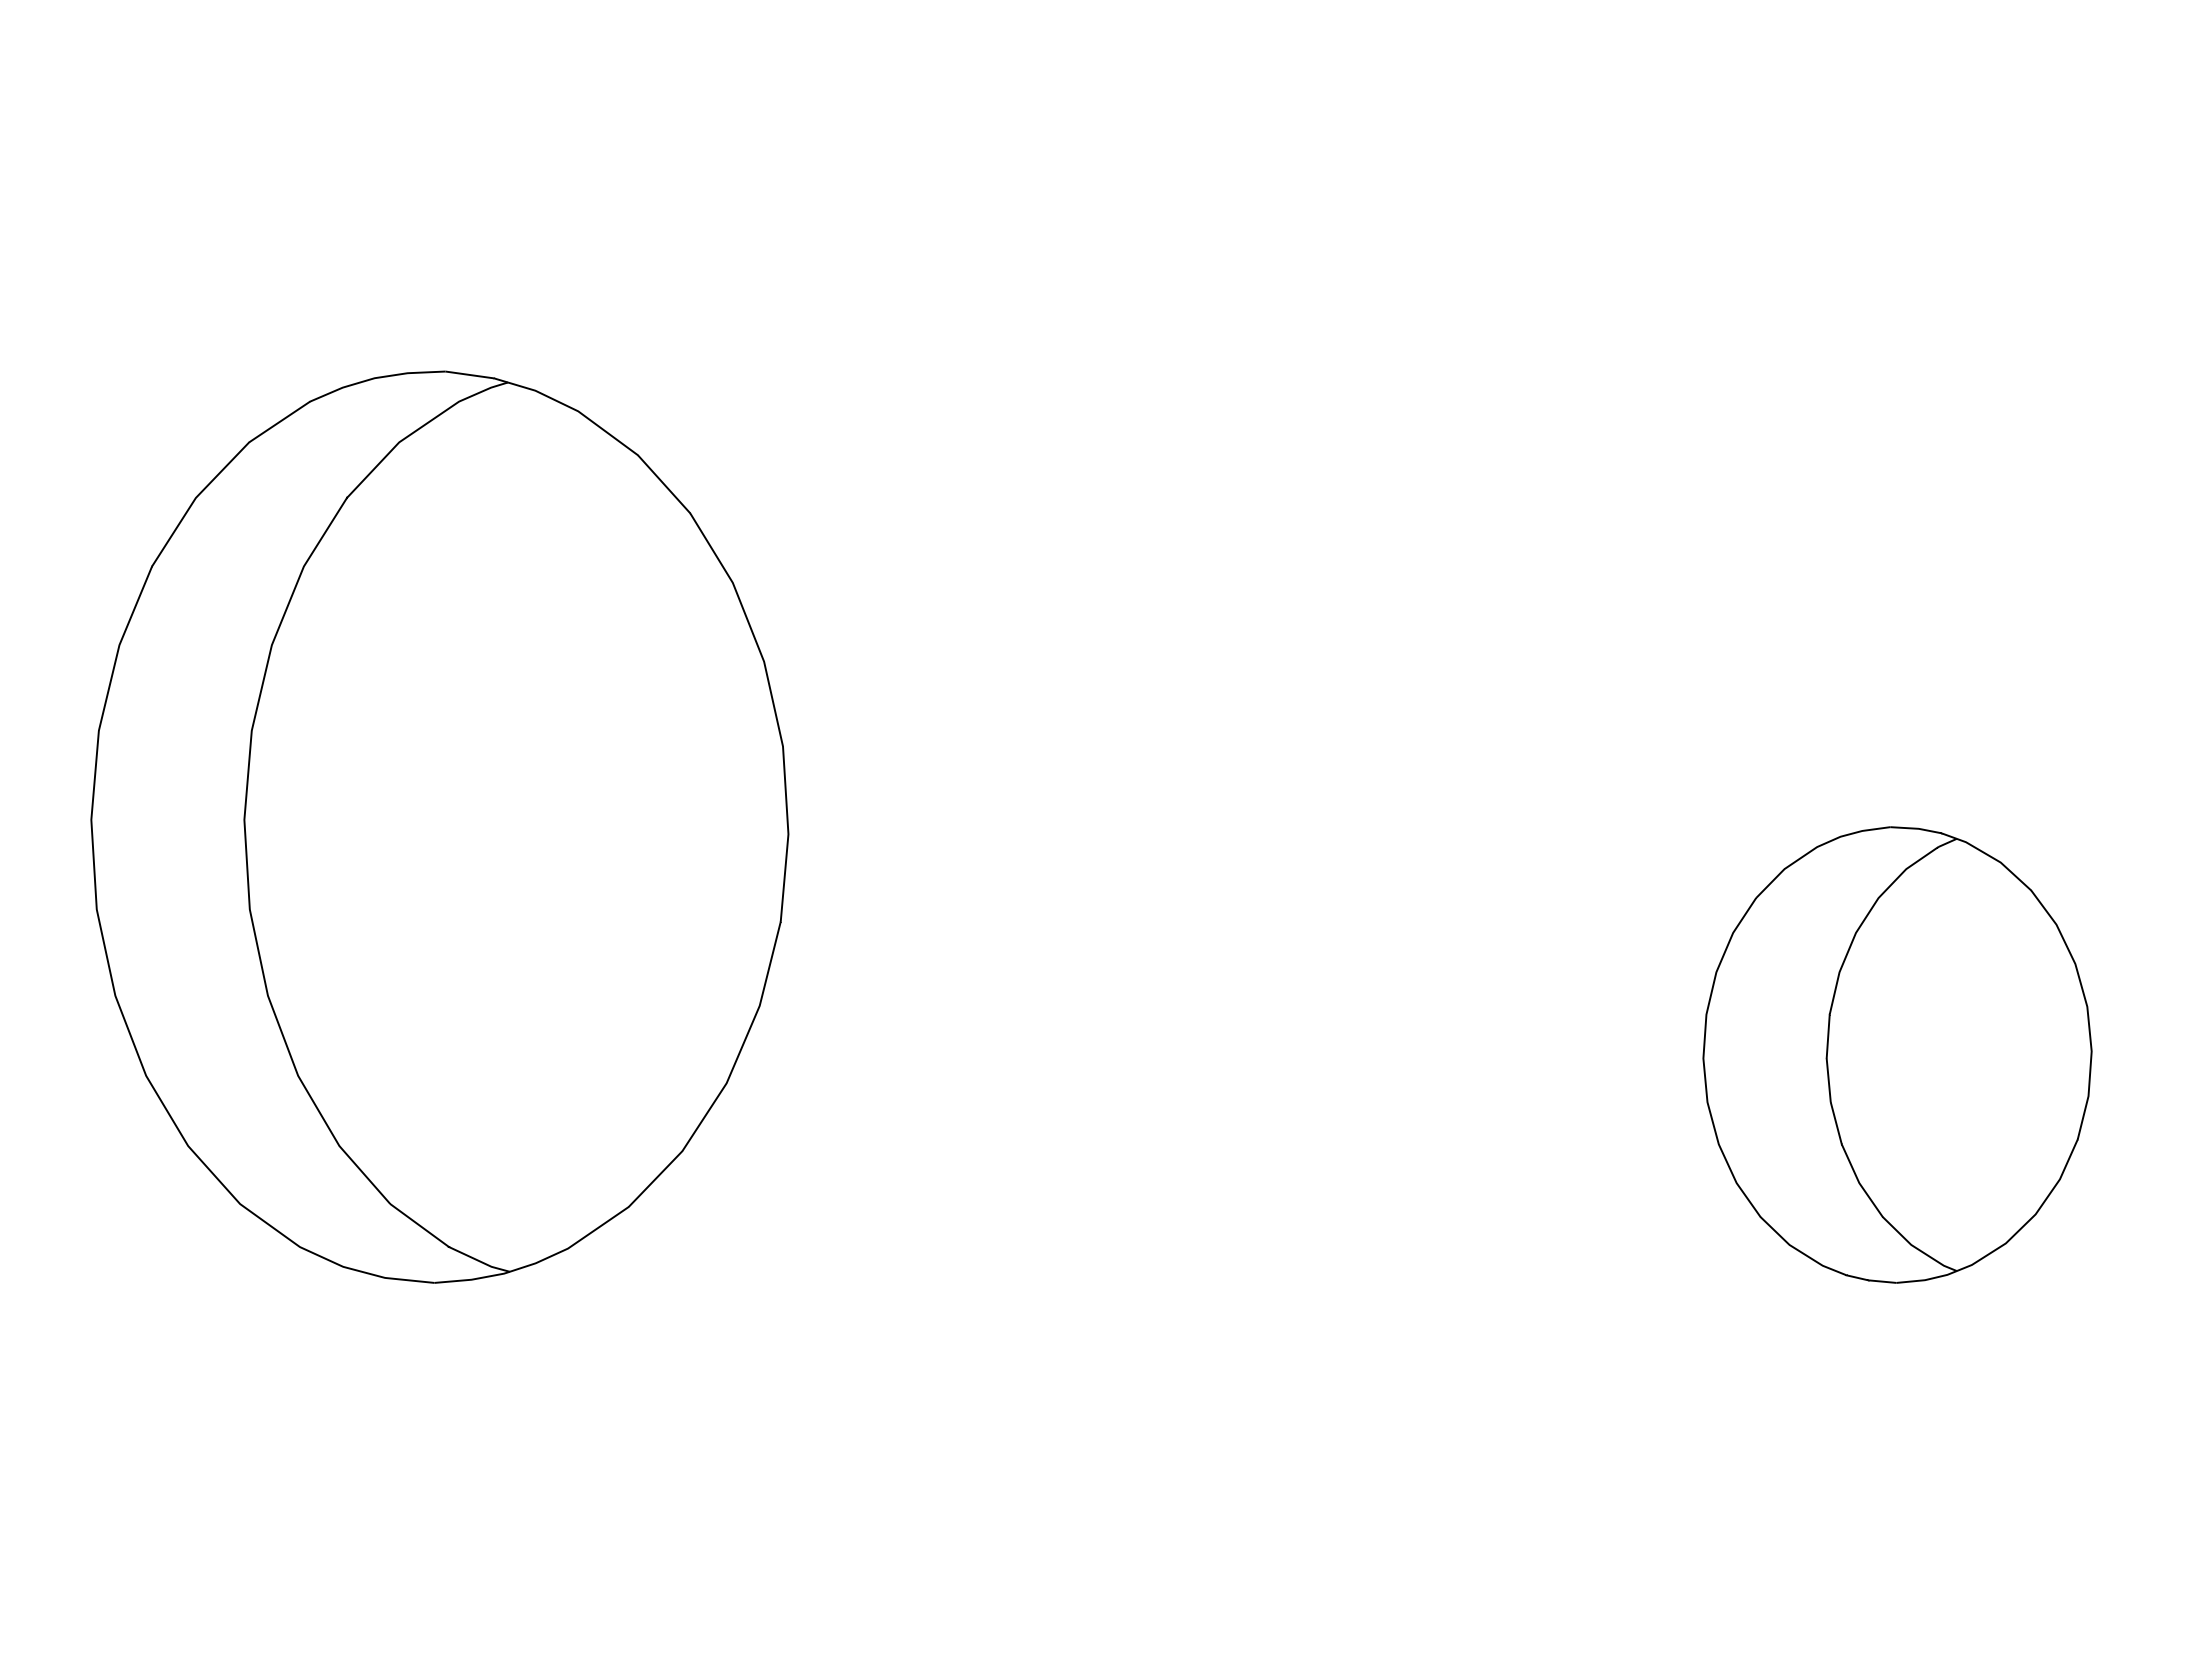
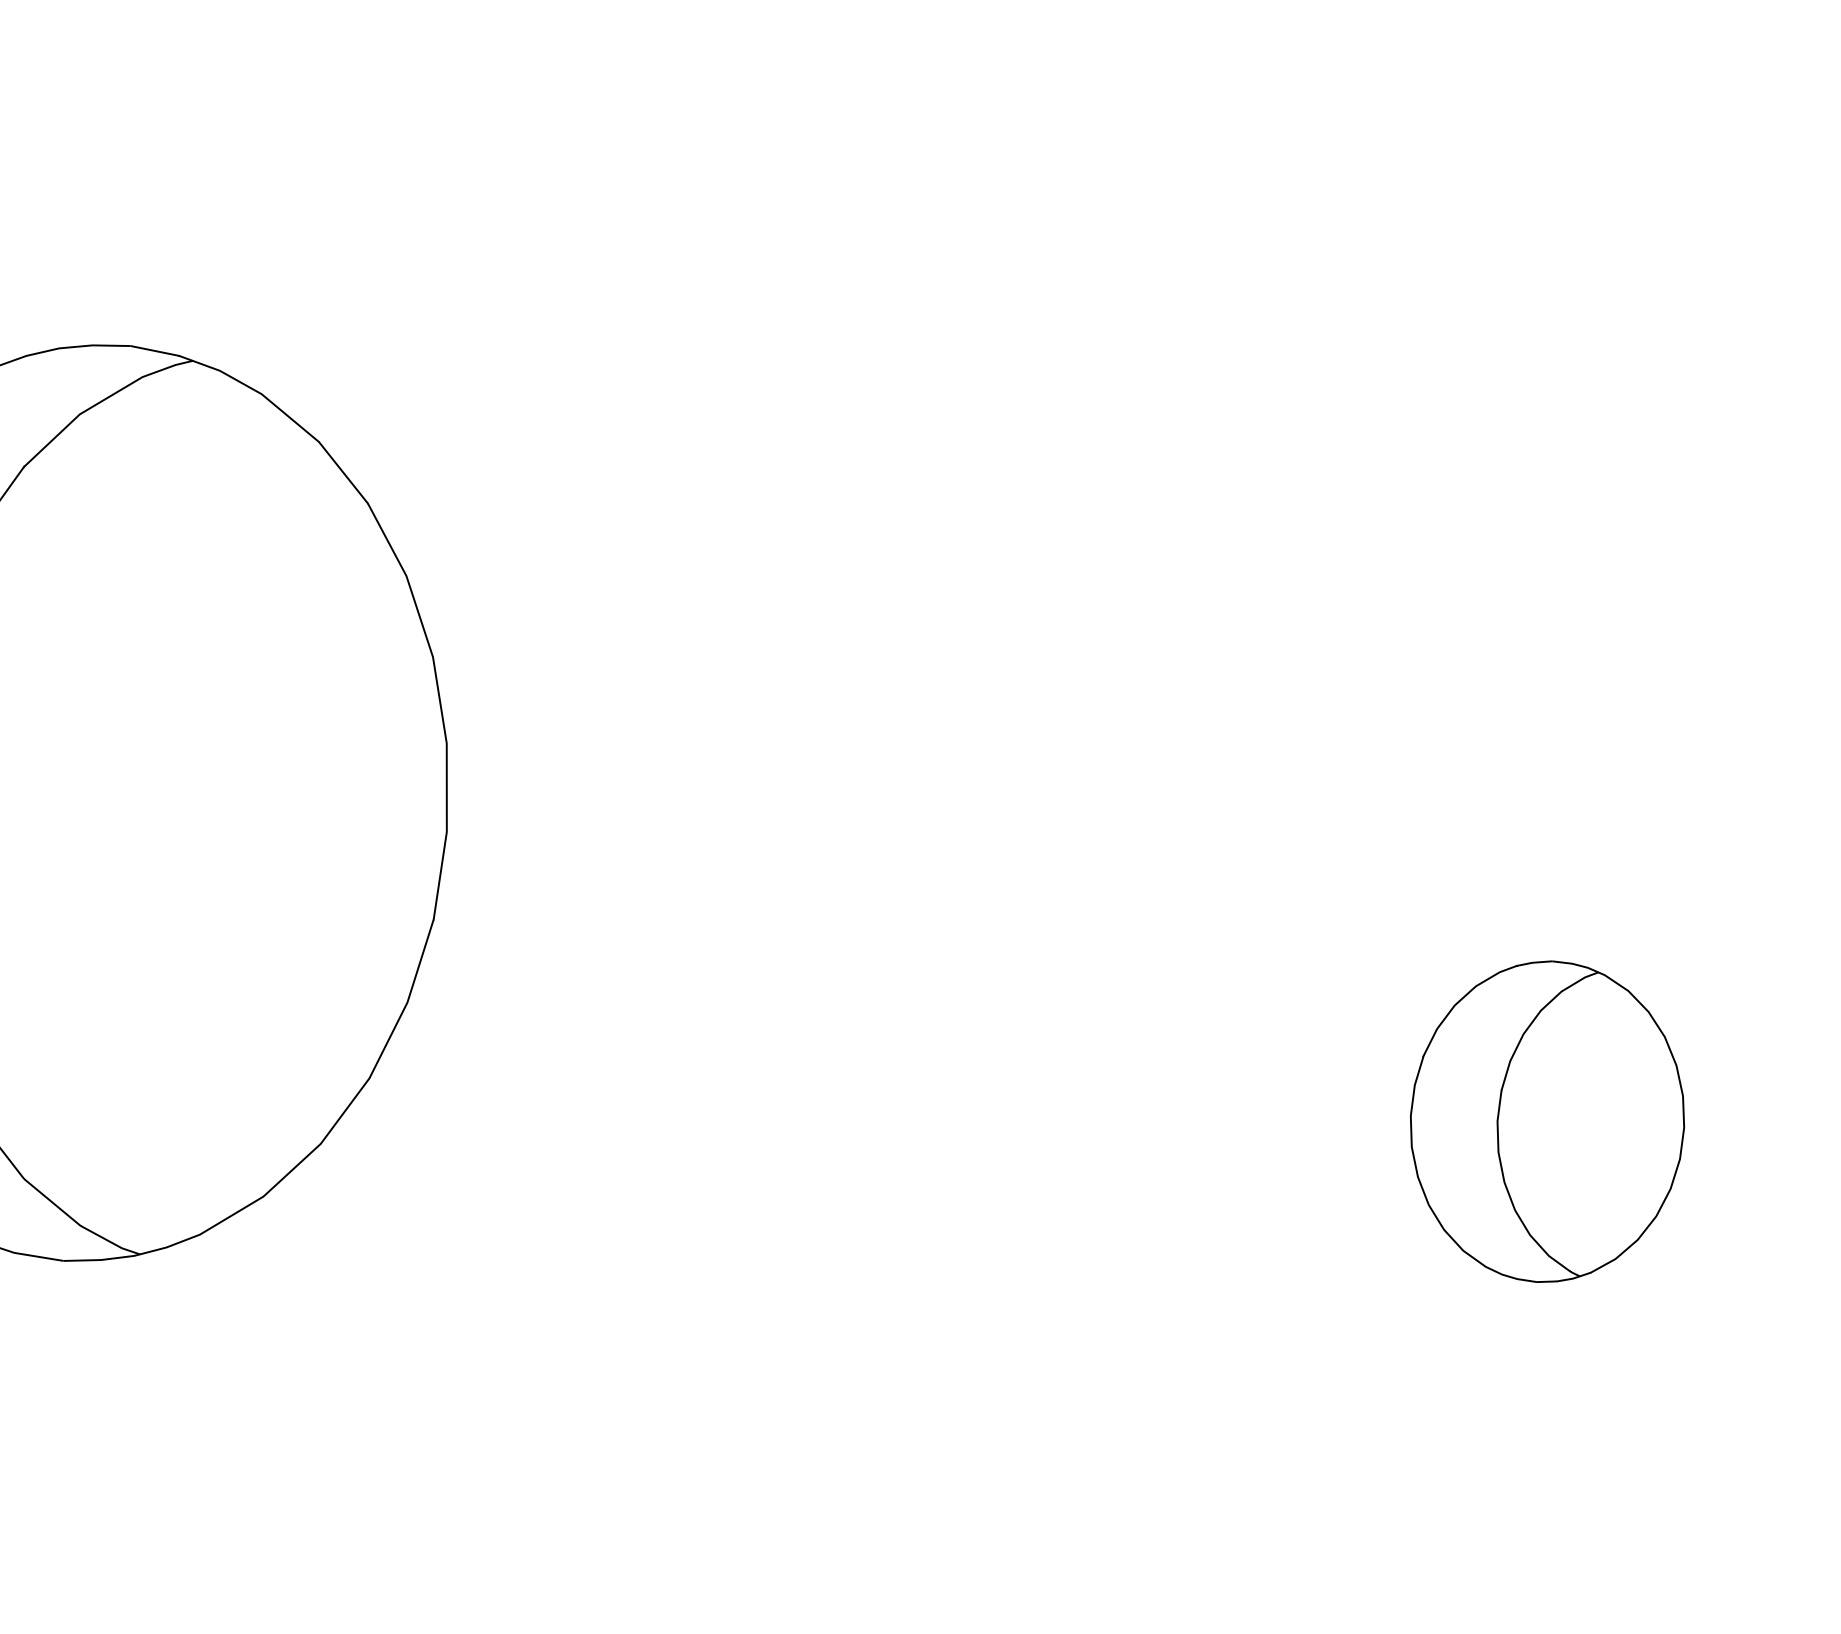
part: (1897, 1054) -> (1547, 1121), size x0.7

